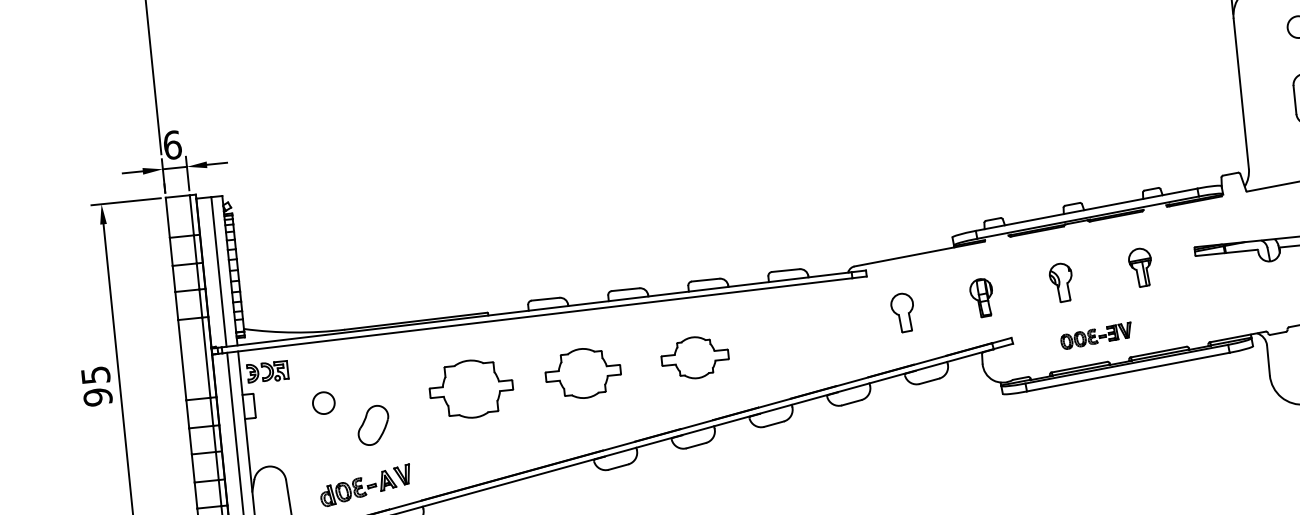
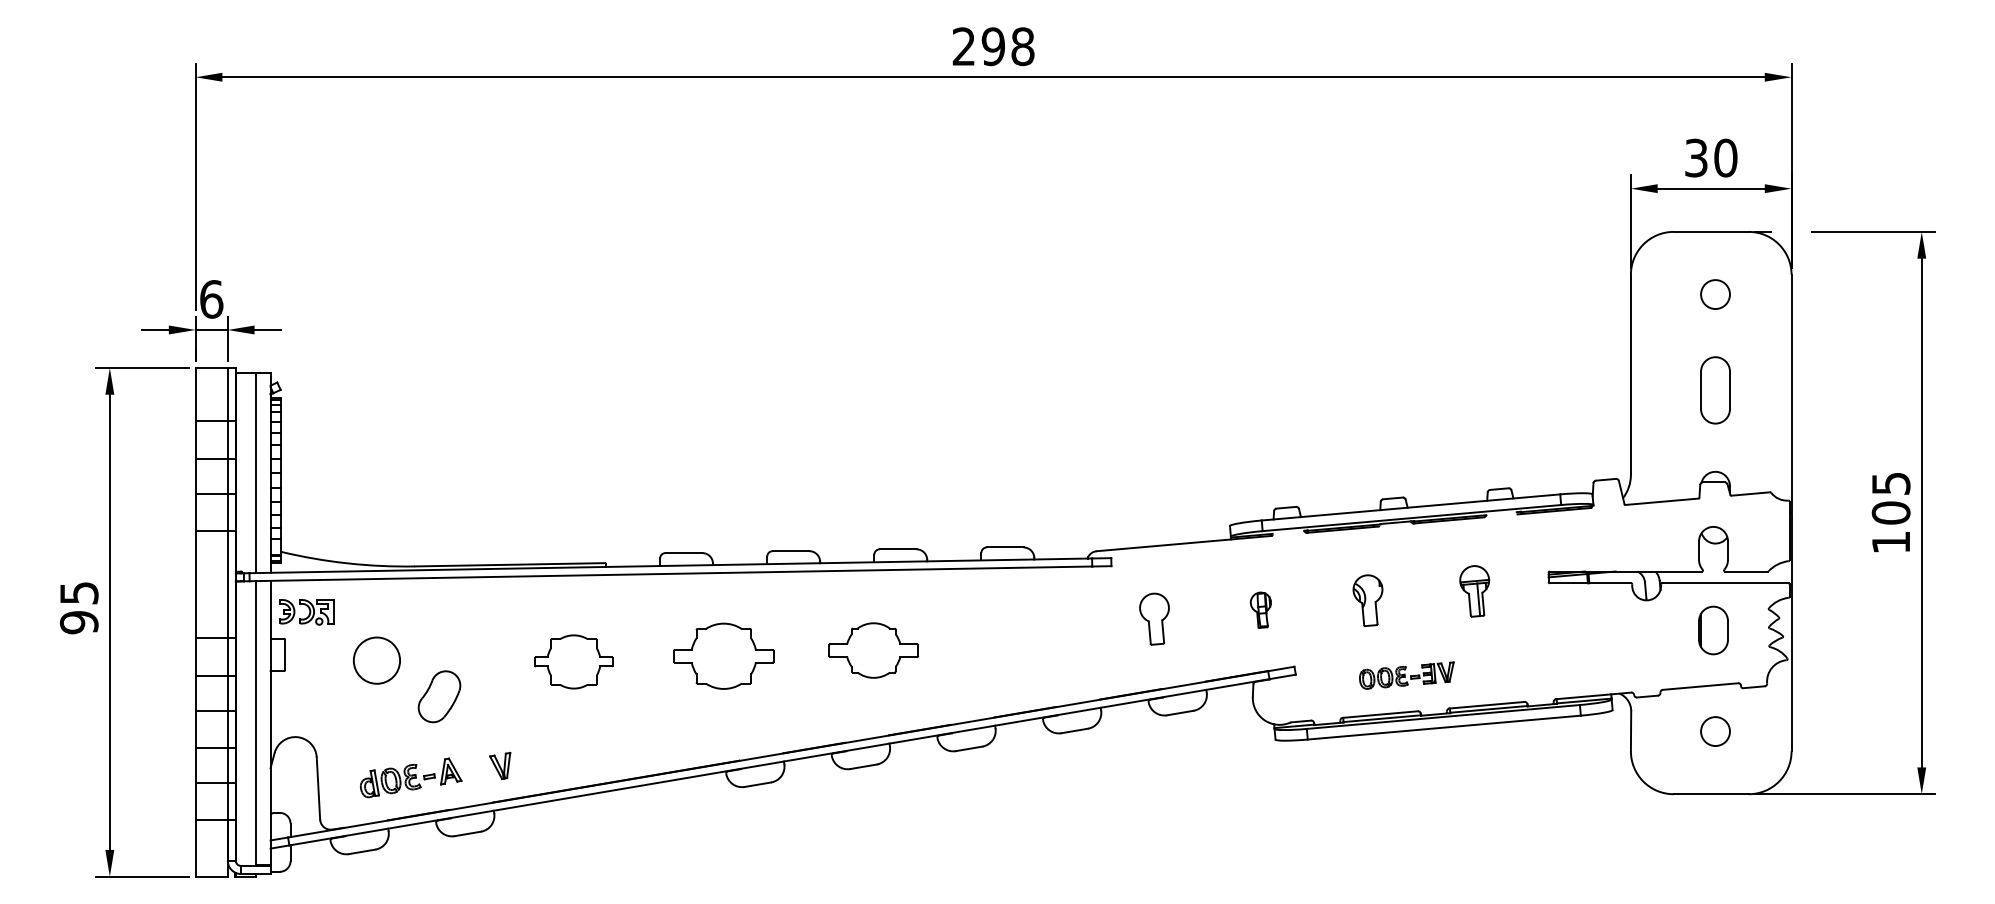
part: (981, 298) -> (1260, 610), size x0.7
part: (471, 388) -> (573, 661), size x0.7
circle: (323, 403) -> (376, 660), size x1.6
part: (402, 474) -> (500, 765), moved

